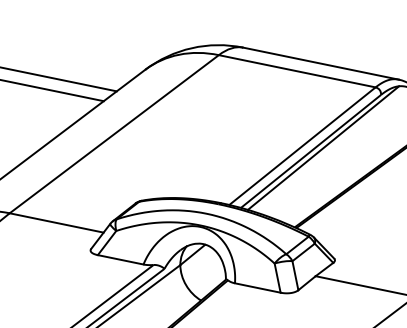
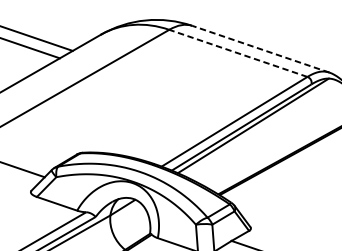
line: (320, 63) -> (260, 49), solid -> dashed
line: (296, 71) -> (237, 53), solid -> dashed

